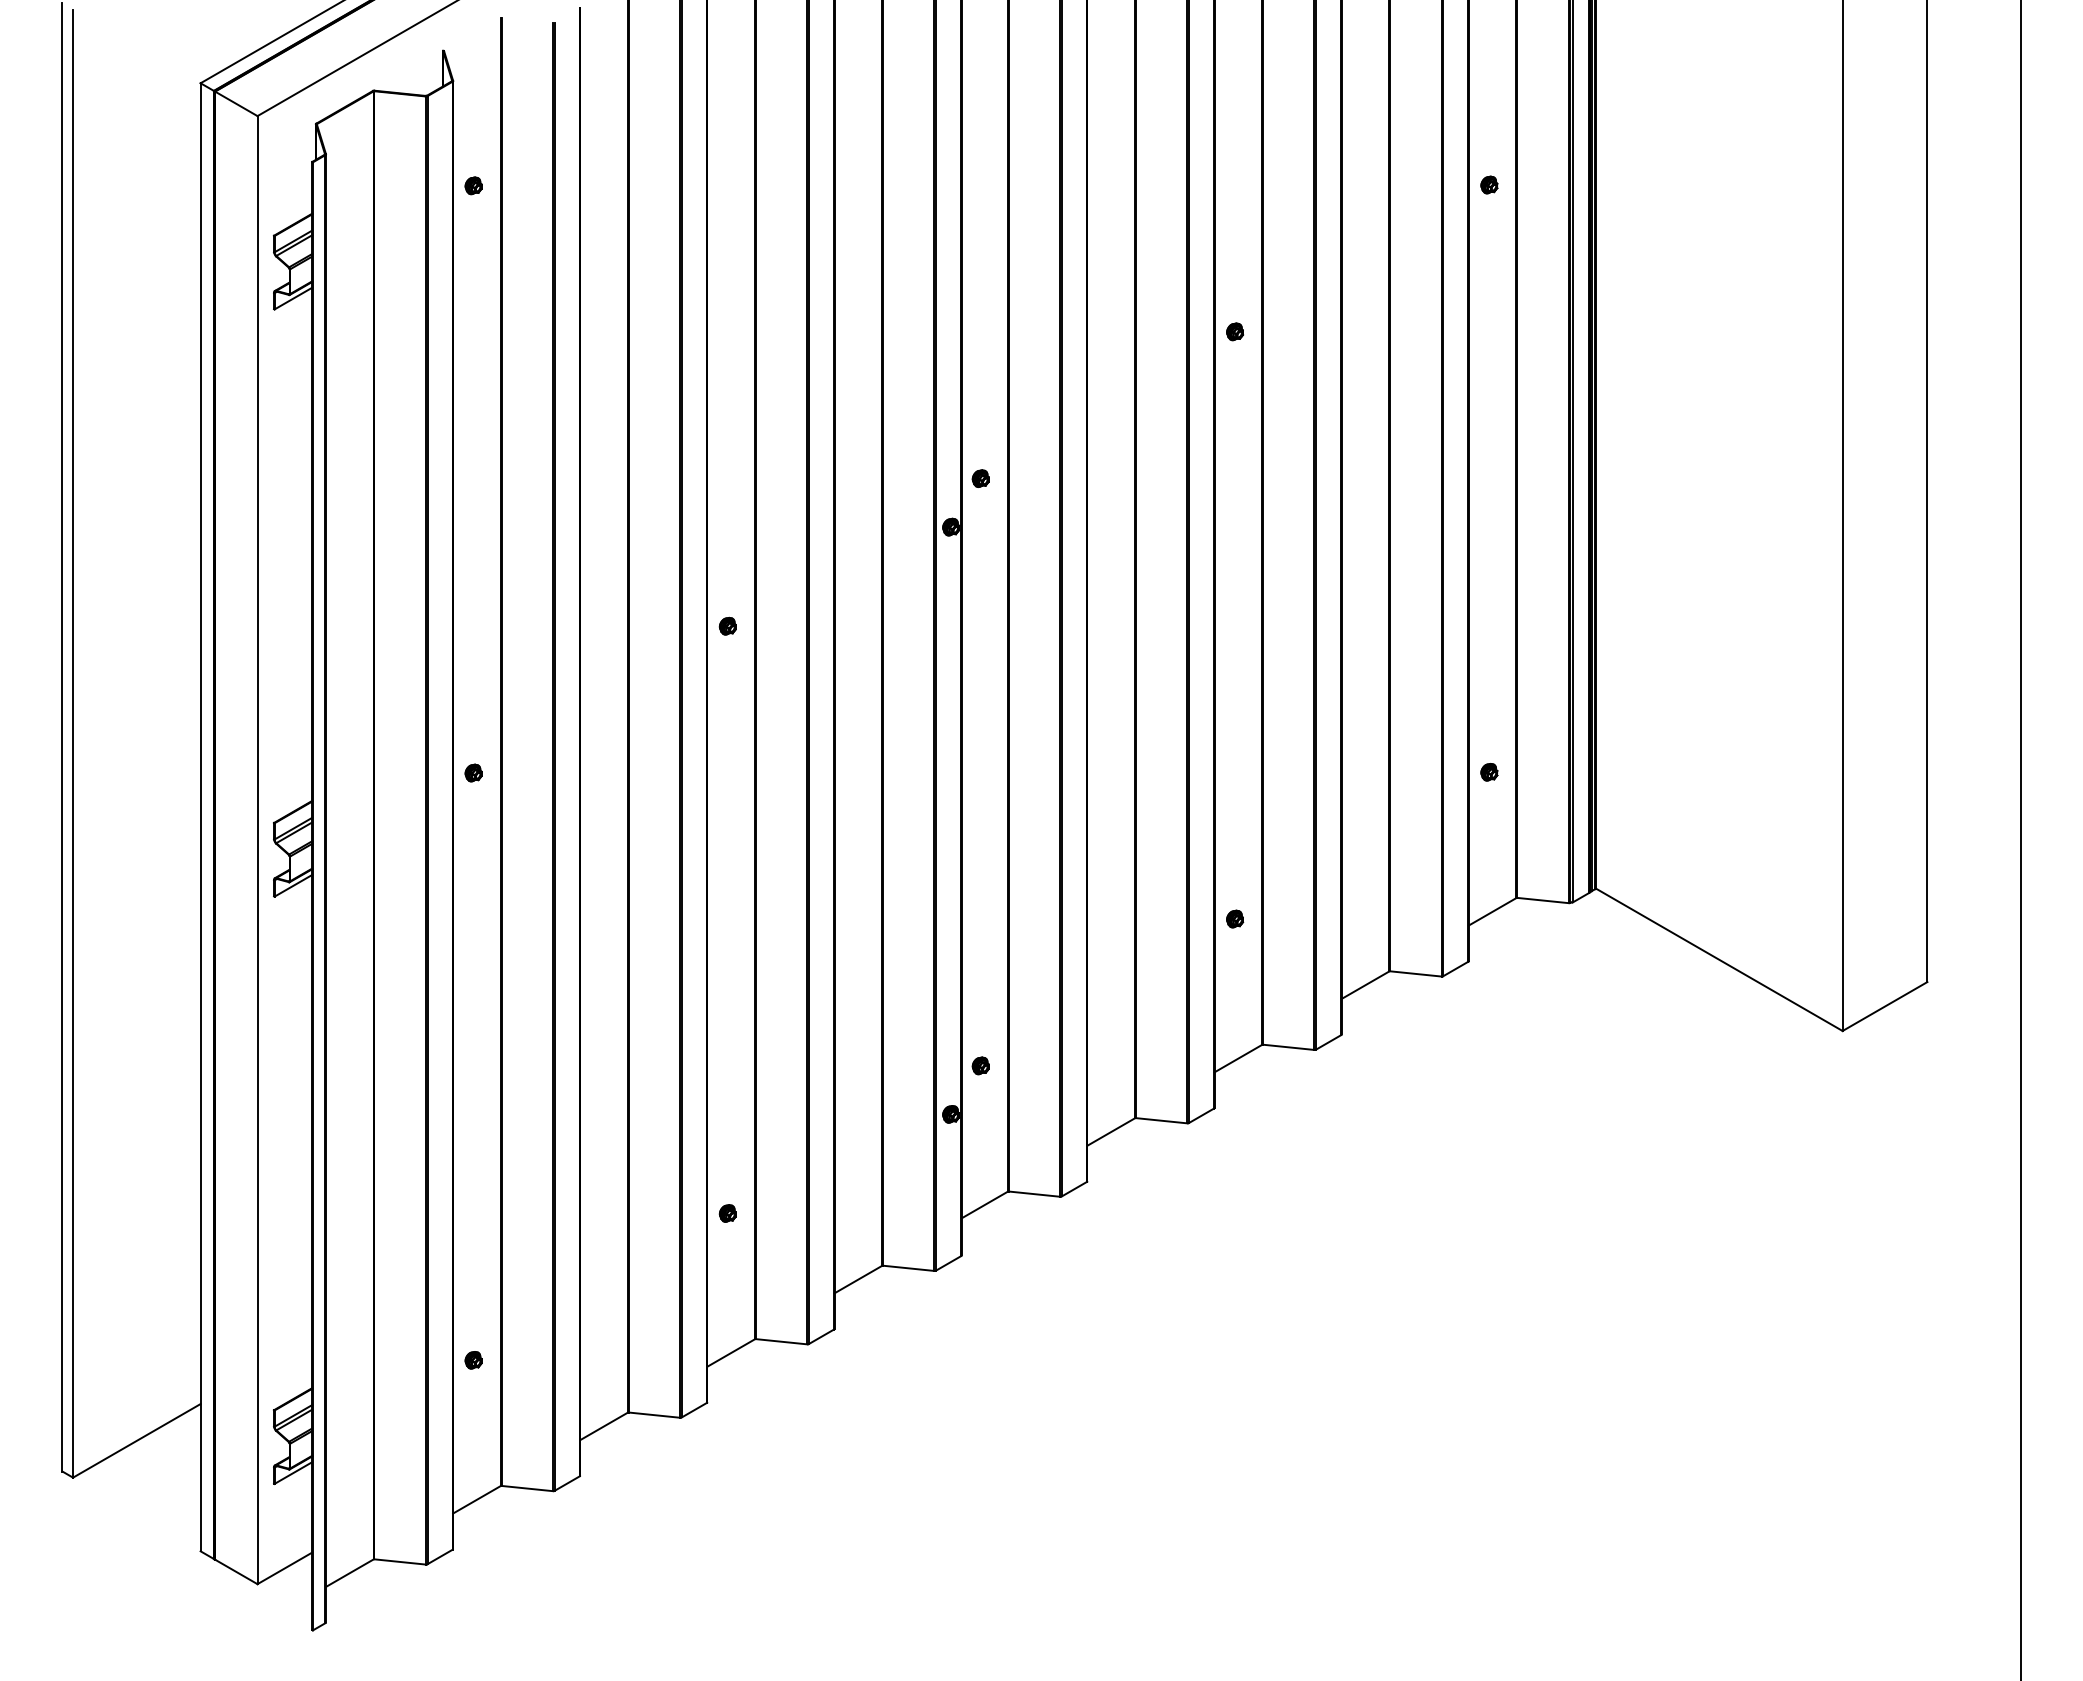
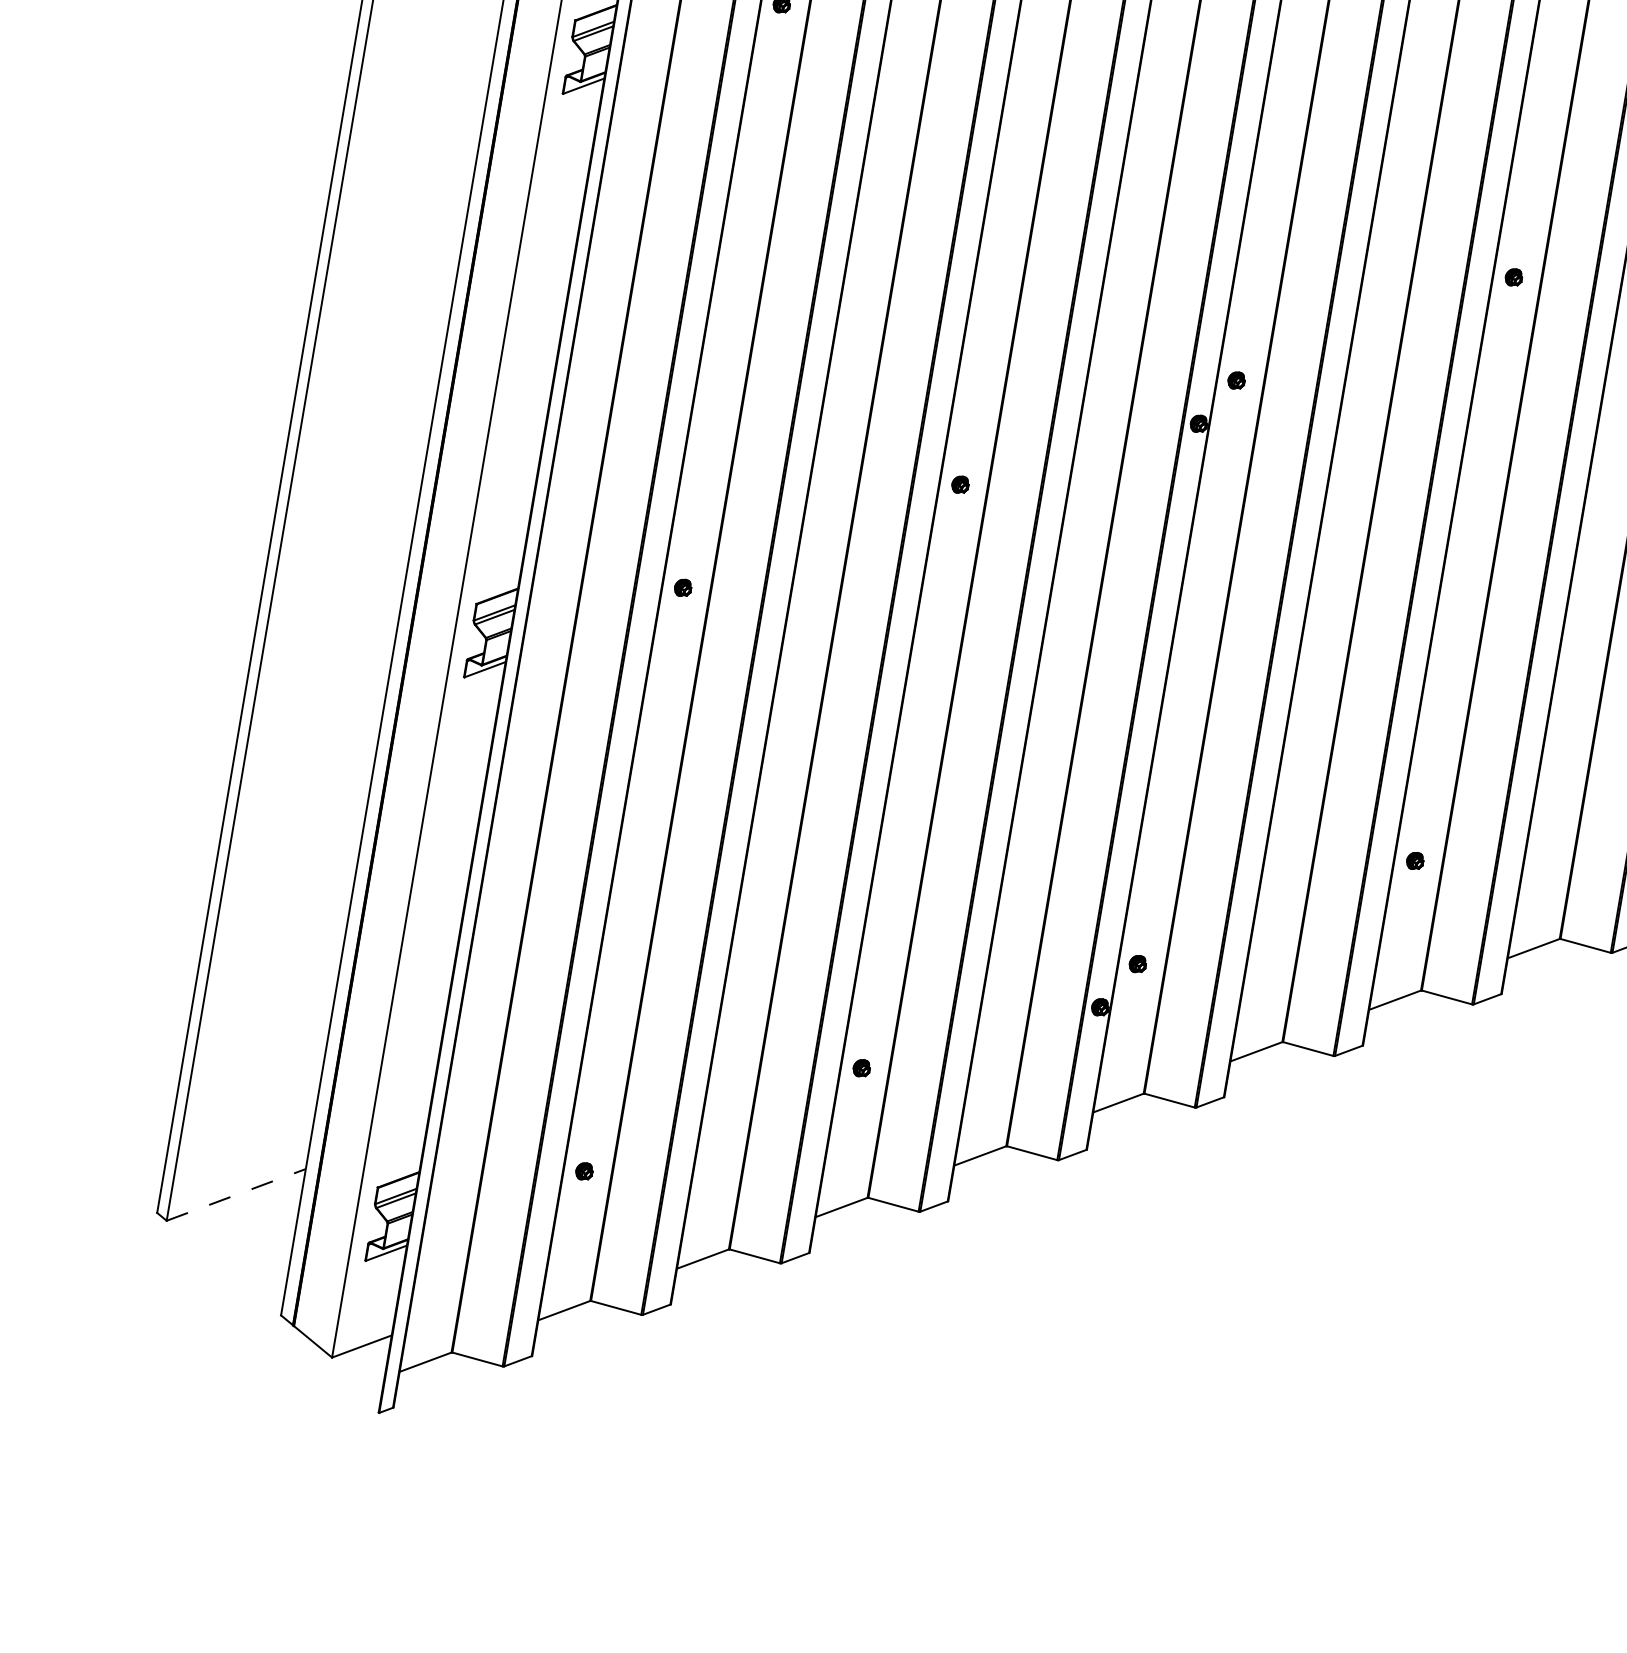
line: (136, 1440) -> (235, 1194), solid -> dashed

